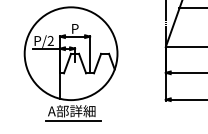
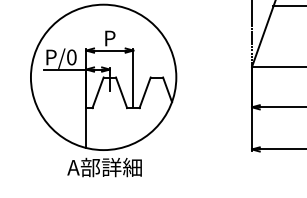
text: (50, 41) -> (71, 58), P/2 -> P/0
line: (73, 120) -> (107, 182), removed

